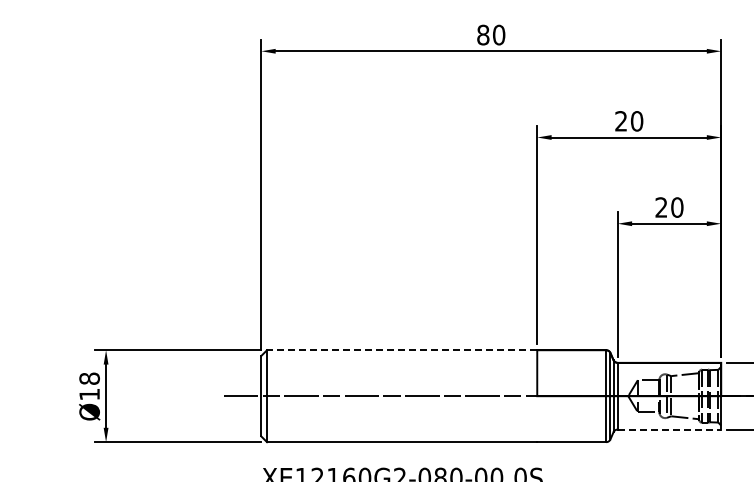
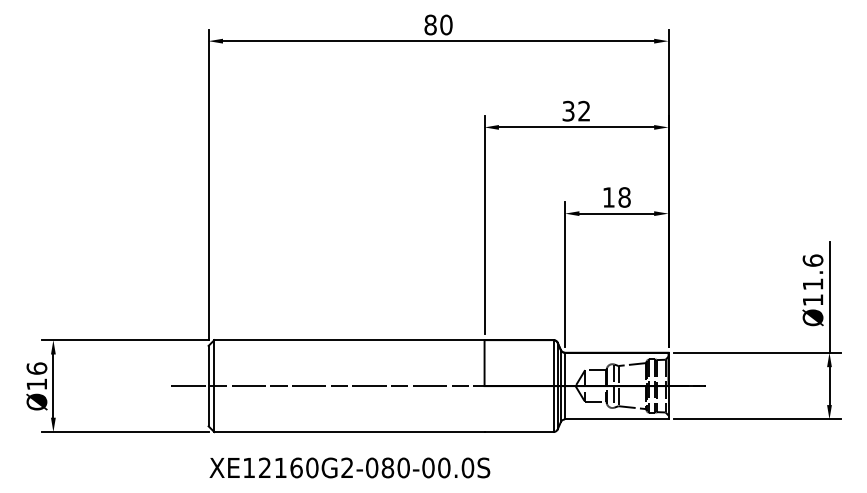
text: (629, 121) -> (576, 111), 20 -> 32
text: (669, 207) -> (616, 197), 20 -> 18
line: (401, 350) -> (348, 340), dashed -> solid
text: (89, 378) -> (36, 368), Ø18 -> Ø16
line: (669, 429) -> (616, 419), dashed -> solid

